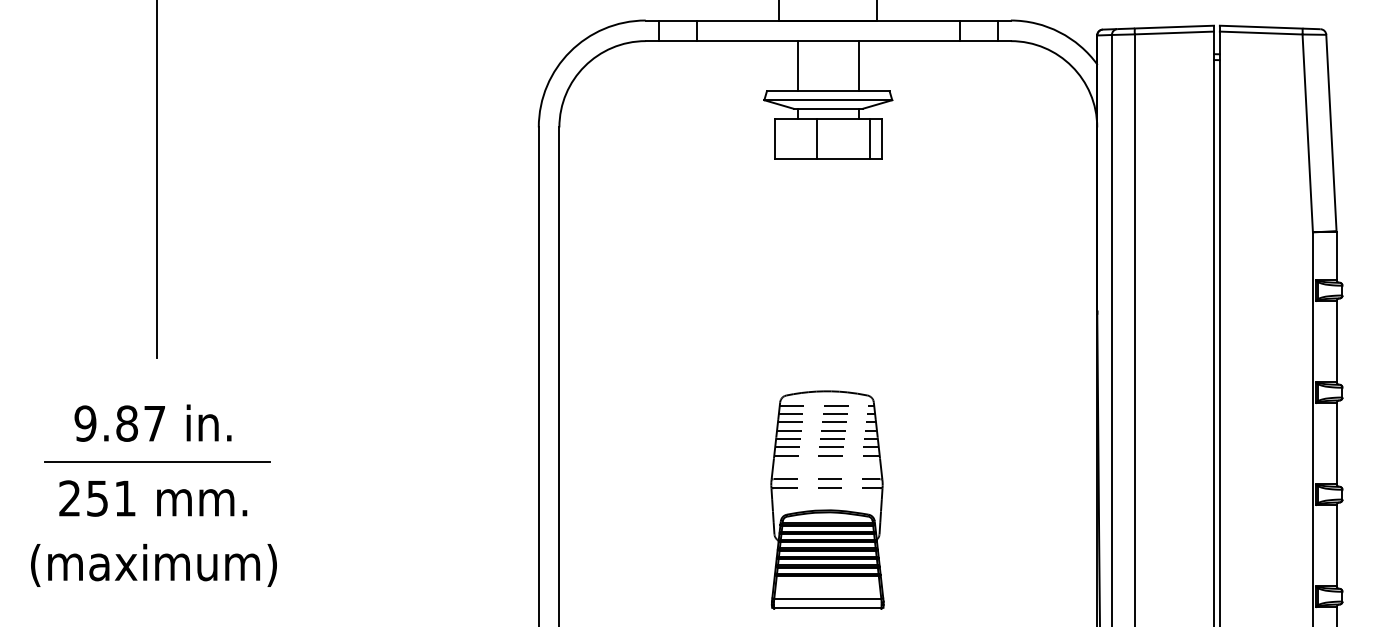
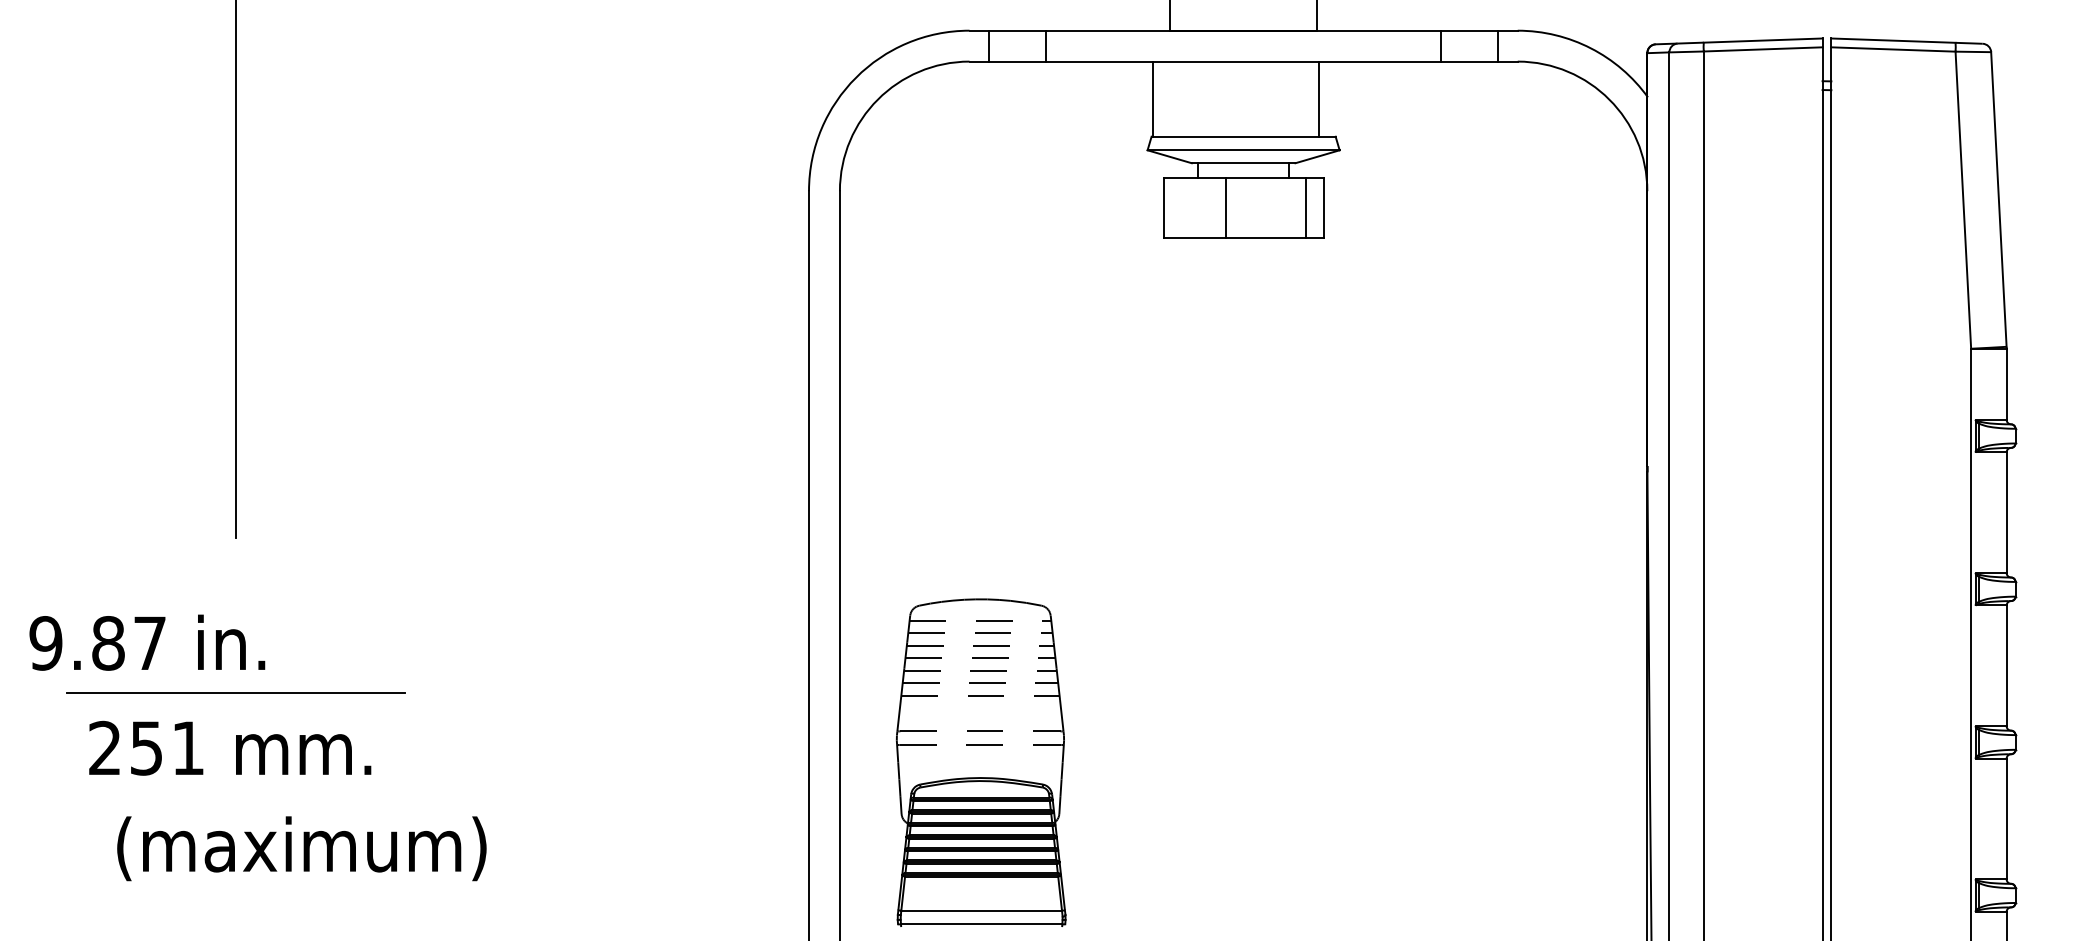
line: (797, 66) -> (1152, 99), moved
line: (858, 66) -> (1318, 99), moved
text: (152, 422) -> (146, 641), moved
part: (827, 499) -> (981, 761), moved
text: (153, 565) -> (301, 848), moved

